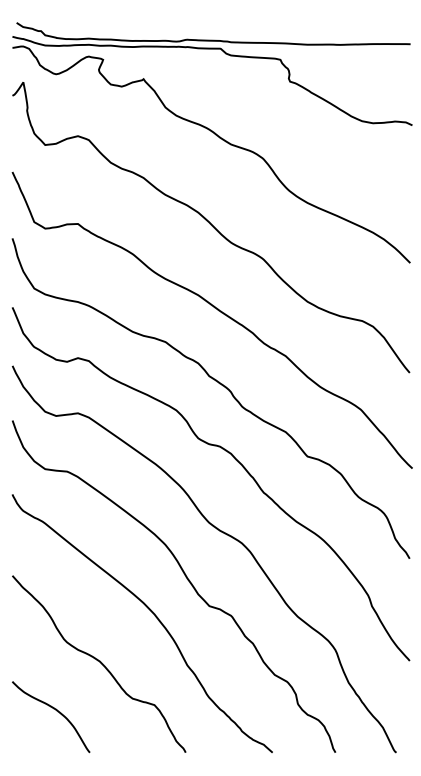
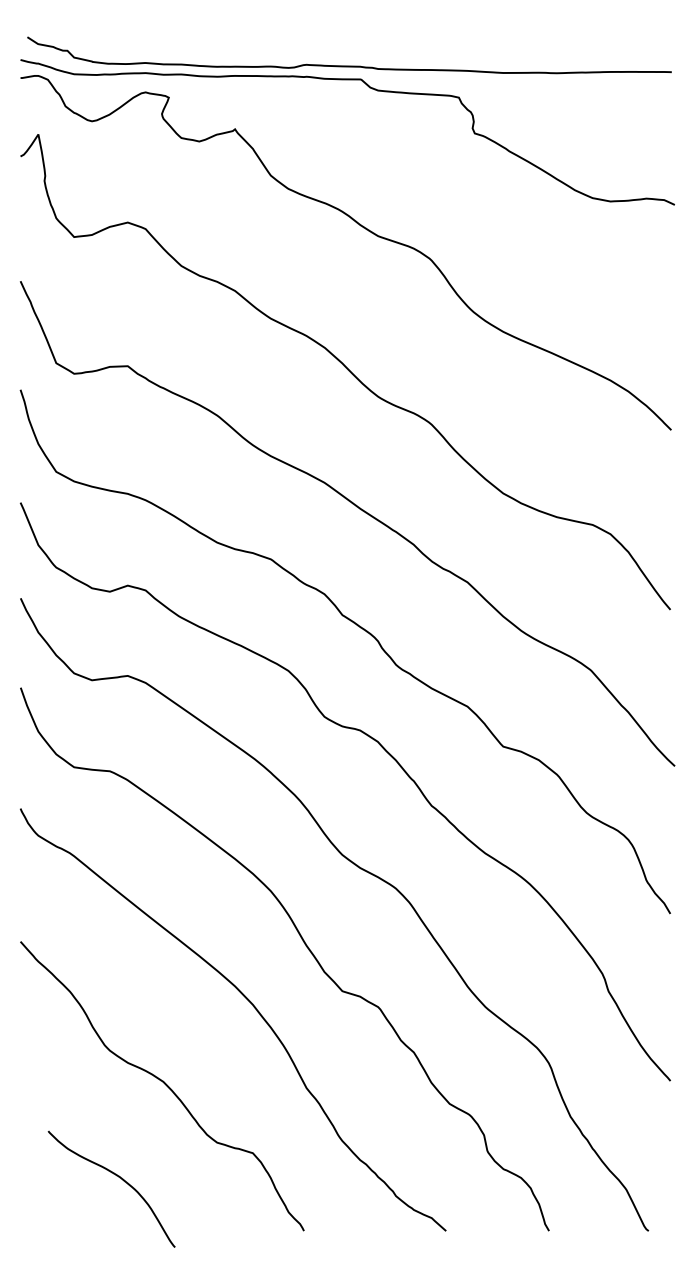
curve: (56, 711) -> (120, 1180), moved

